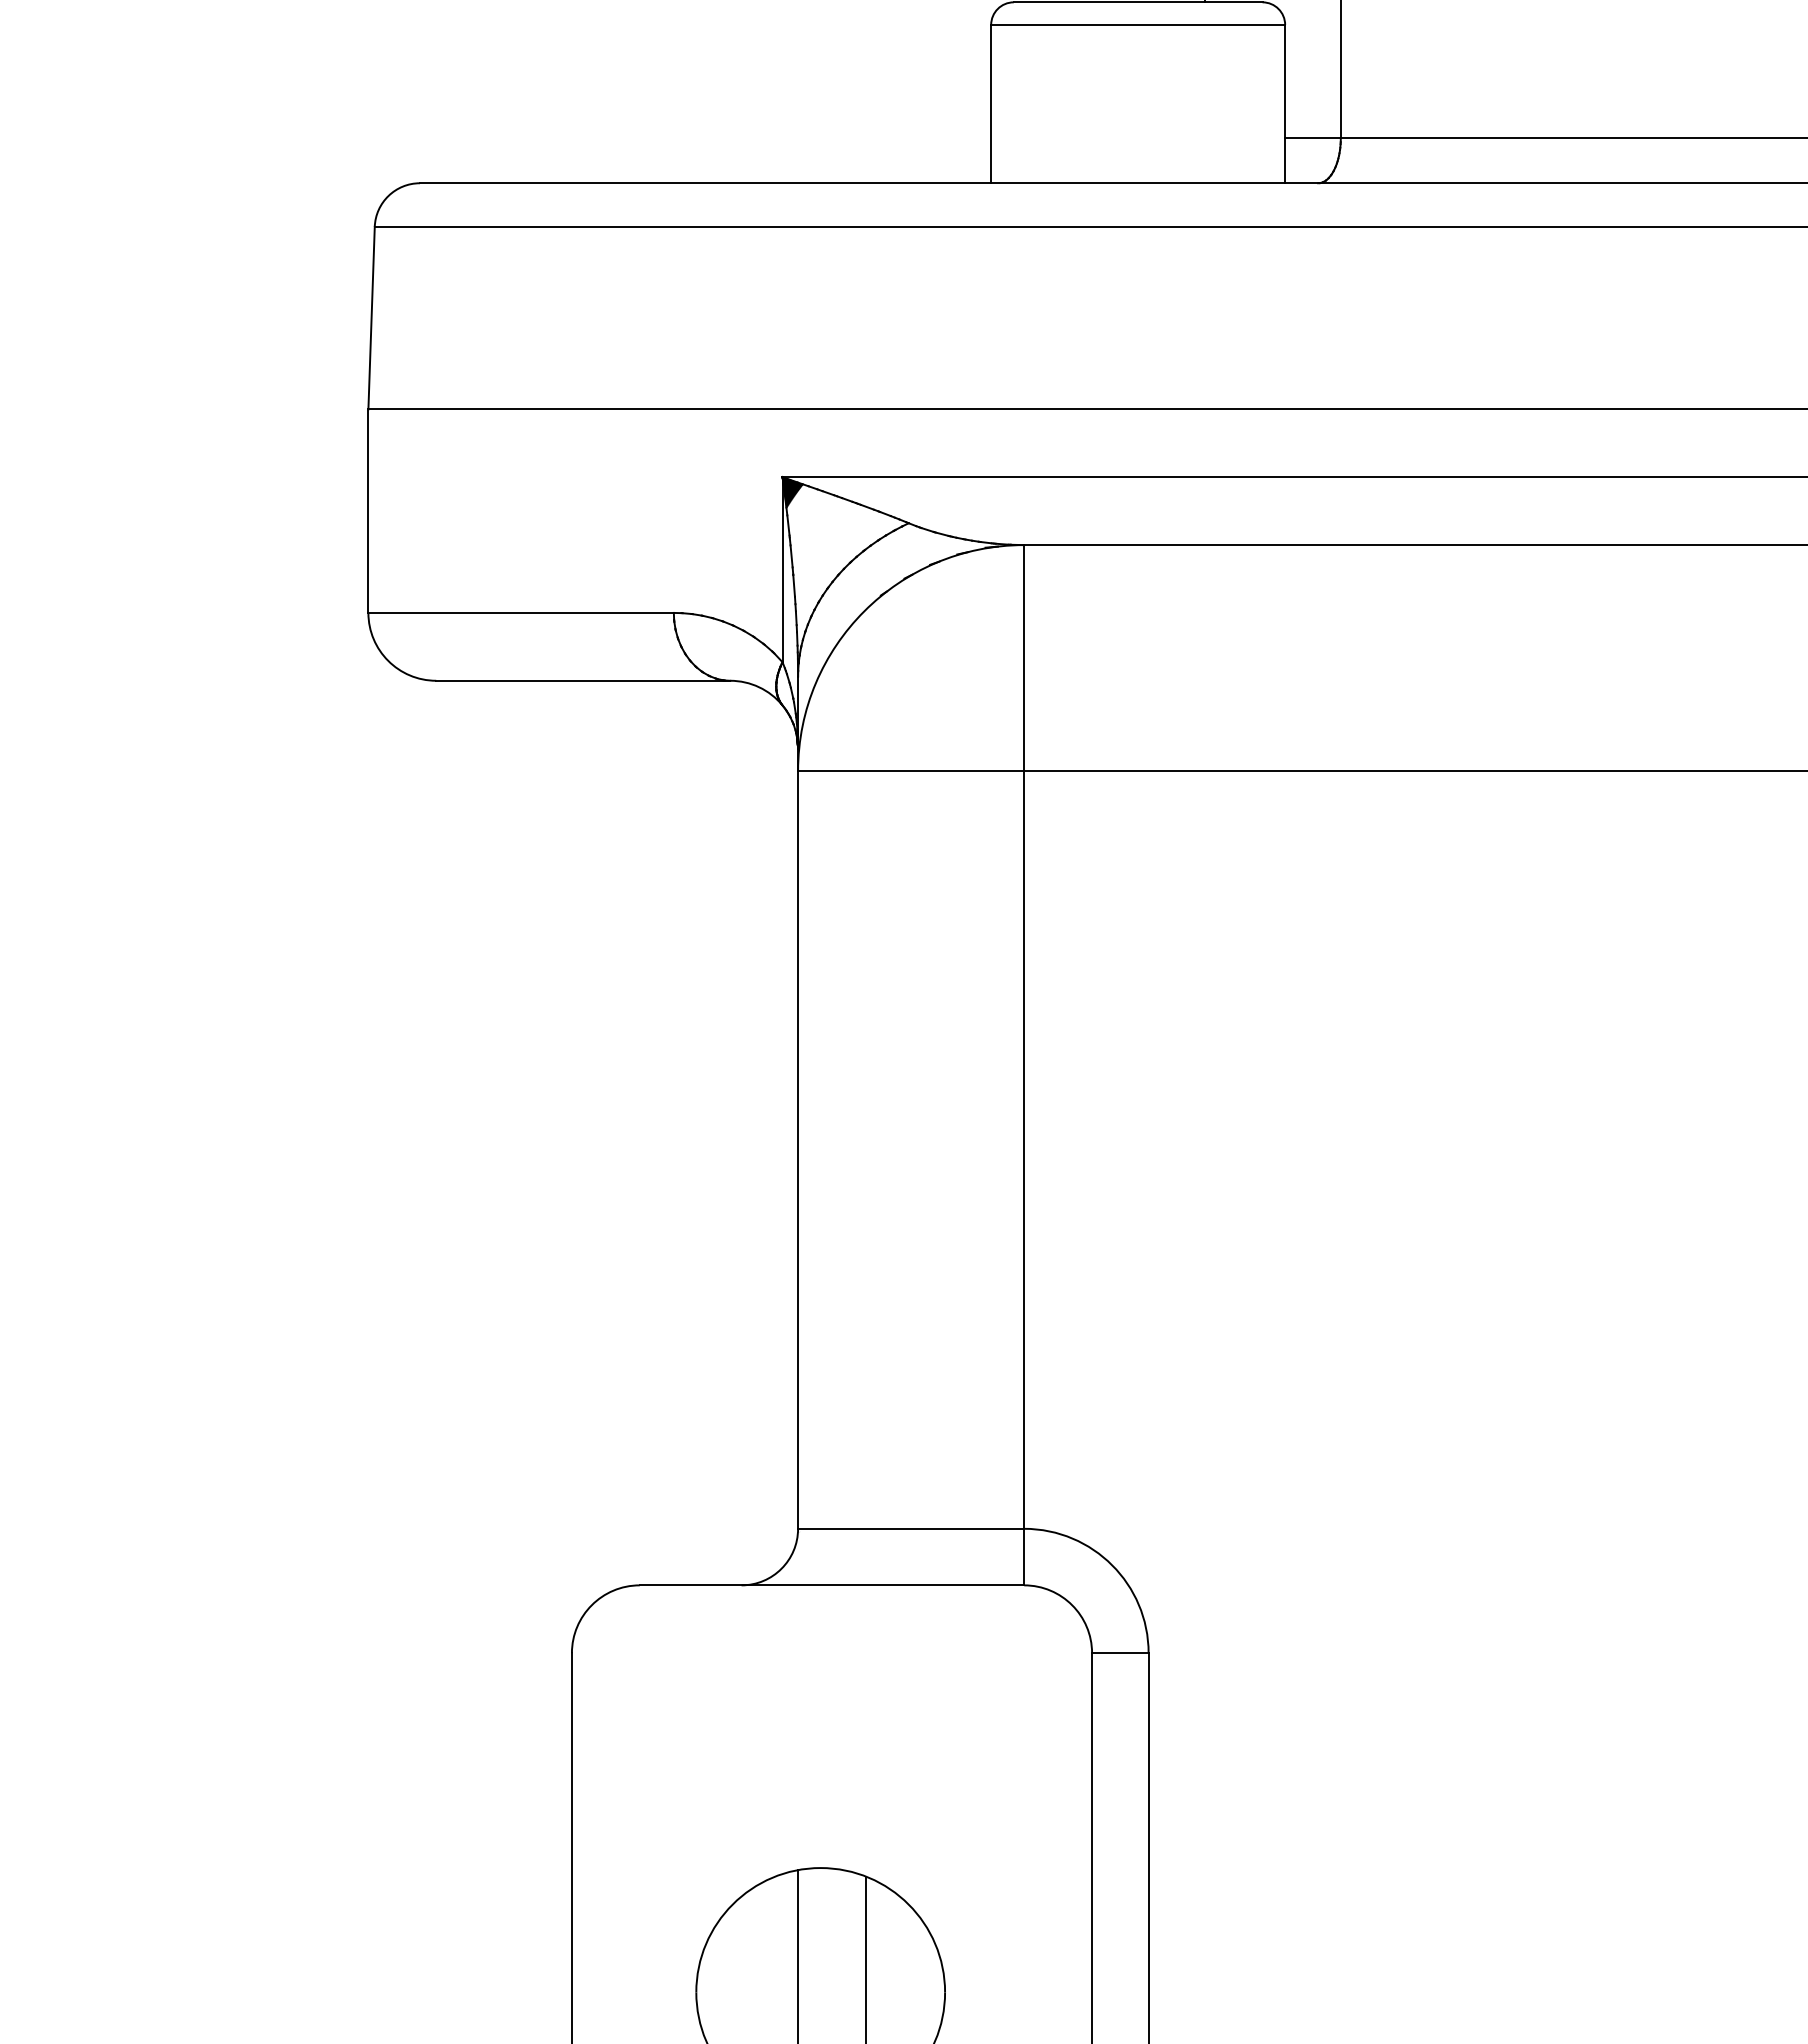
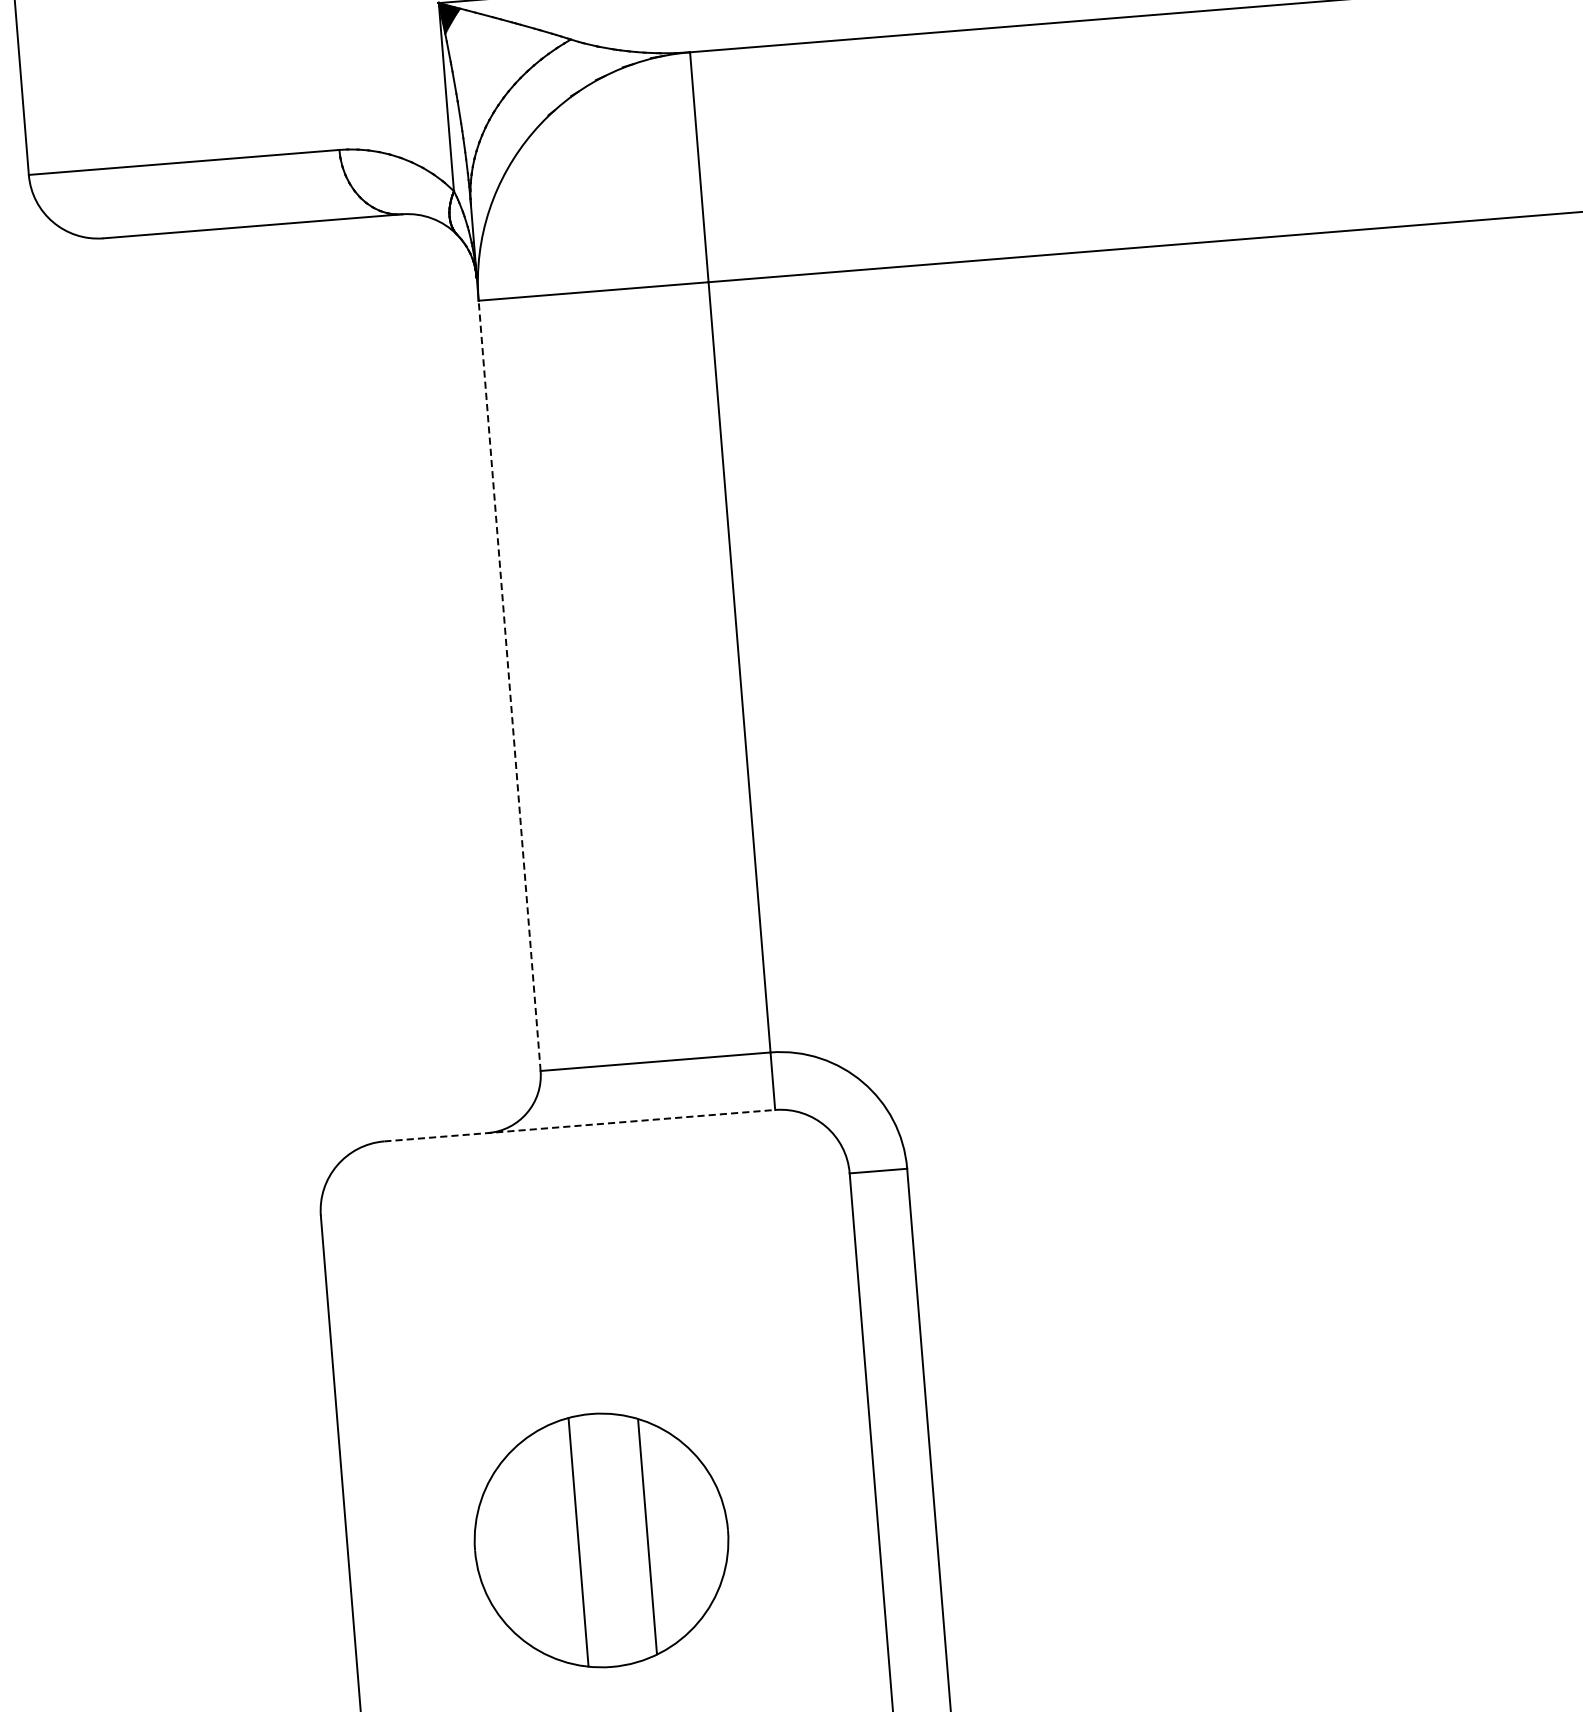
line: (798, 1150) -> (510, 686), solid -> dashed
line: (832, 1585) -> (580, 1125), solid -> dashed

